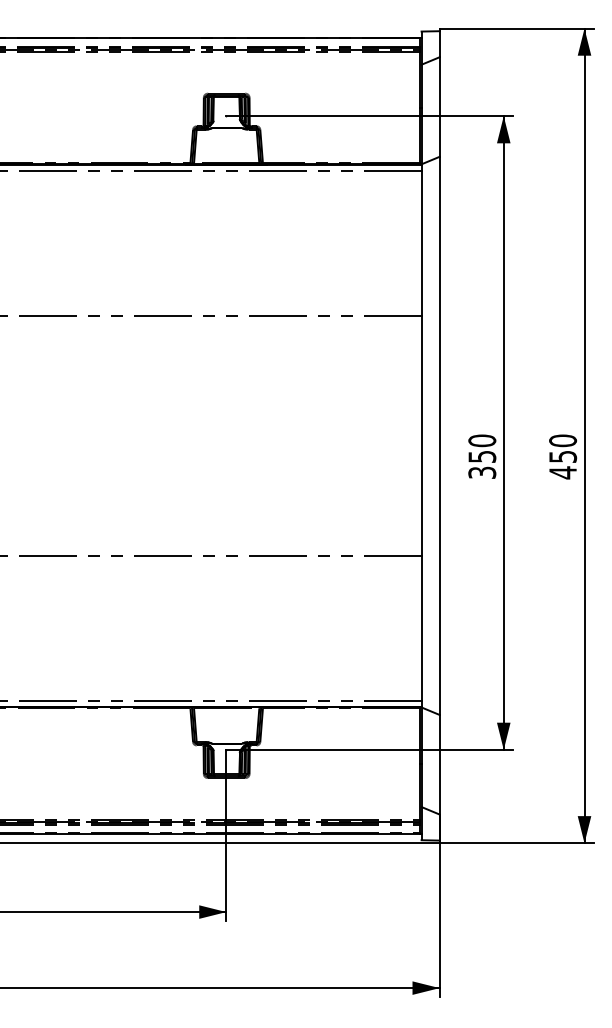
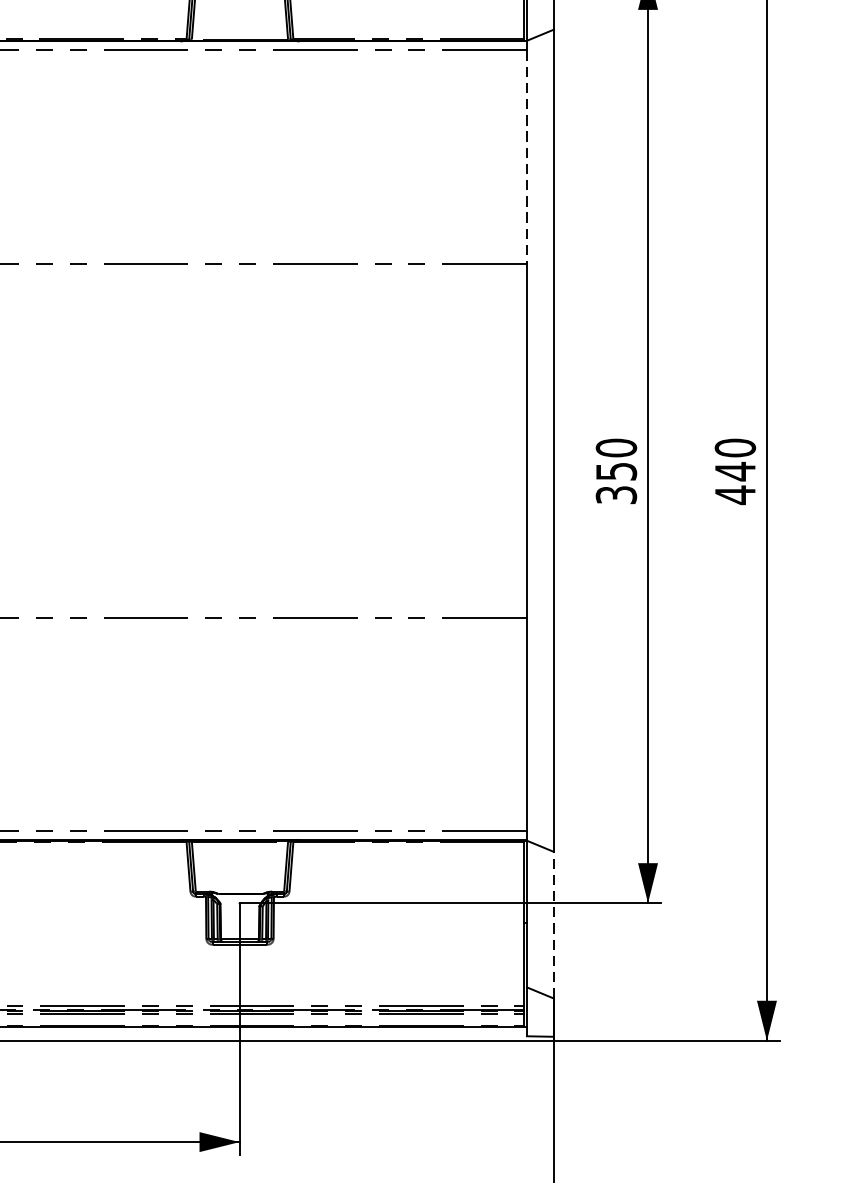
line: (421, 243) -> (526, 157), solid -> dashed
text: (563, 456) -> (736, 471), 450 -> 440
line: (439, 764) -> (553, 924), solid -> dashed

